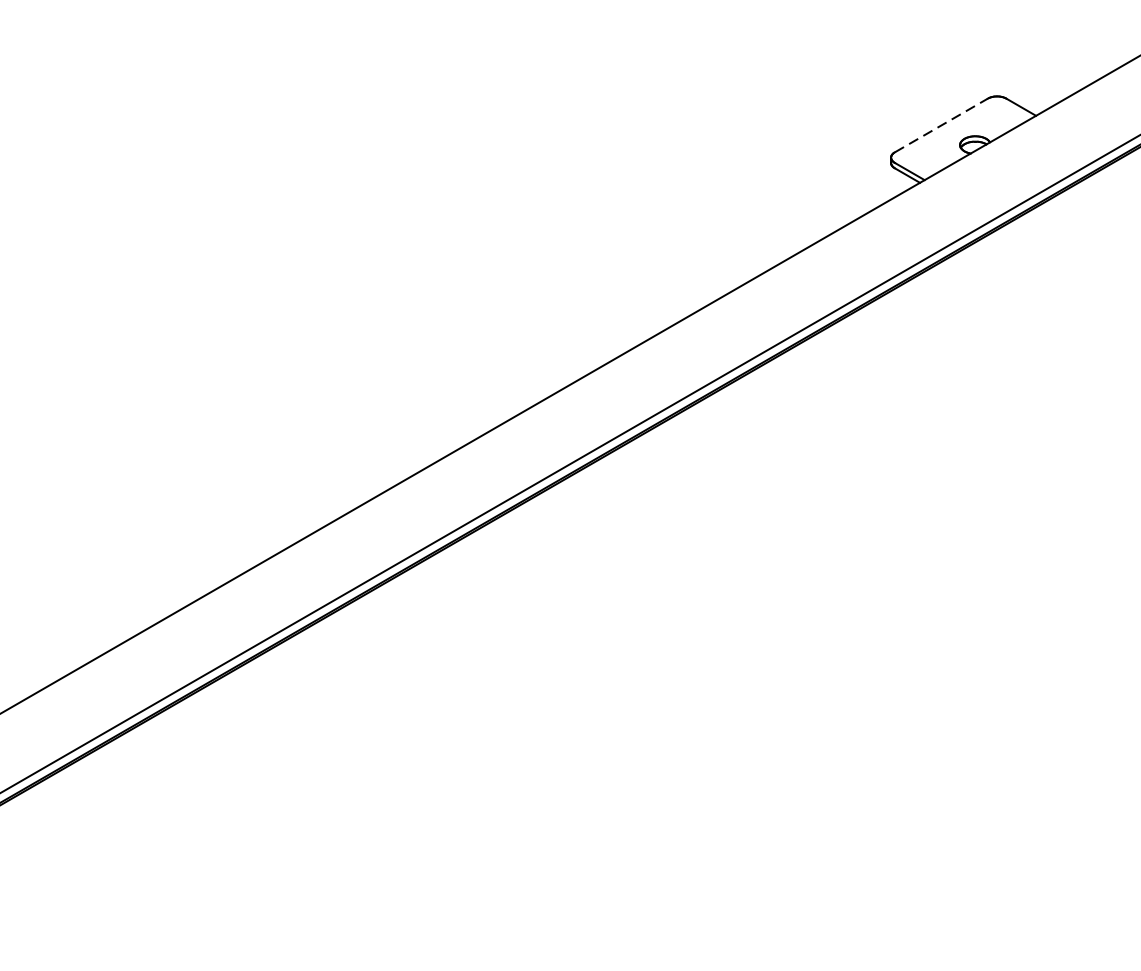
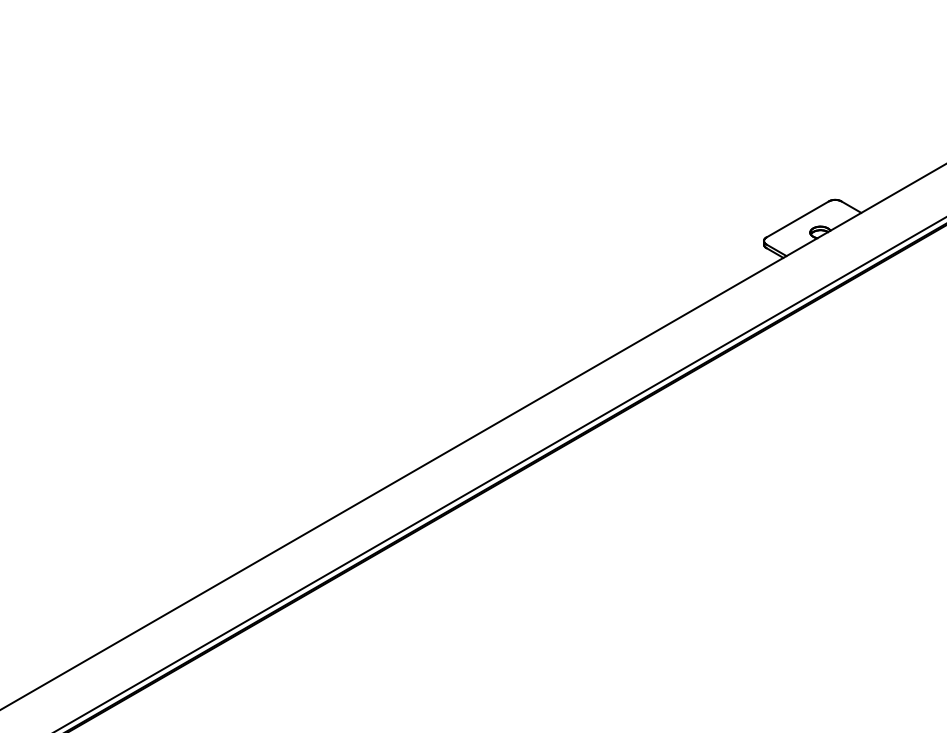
line: (940, 125) -> (797, 219), dashed -> solid

